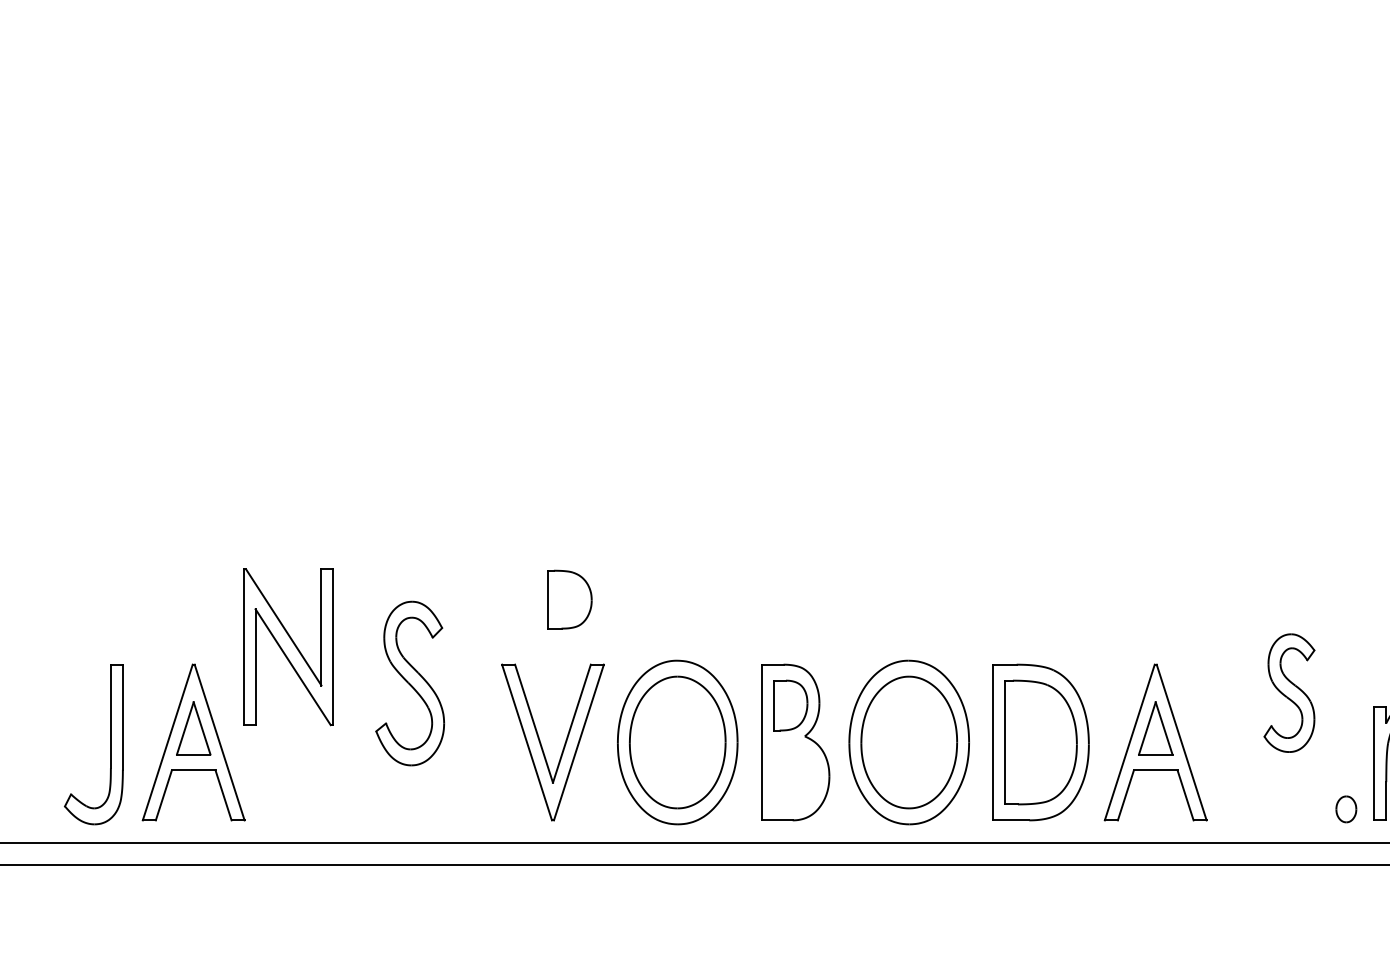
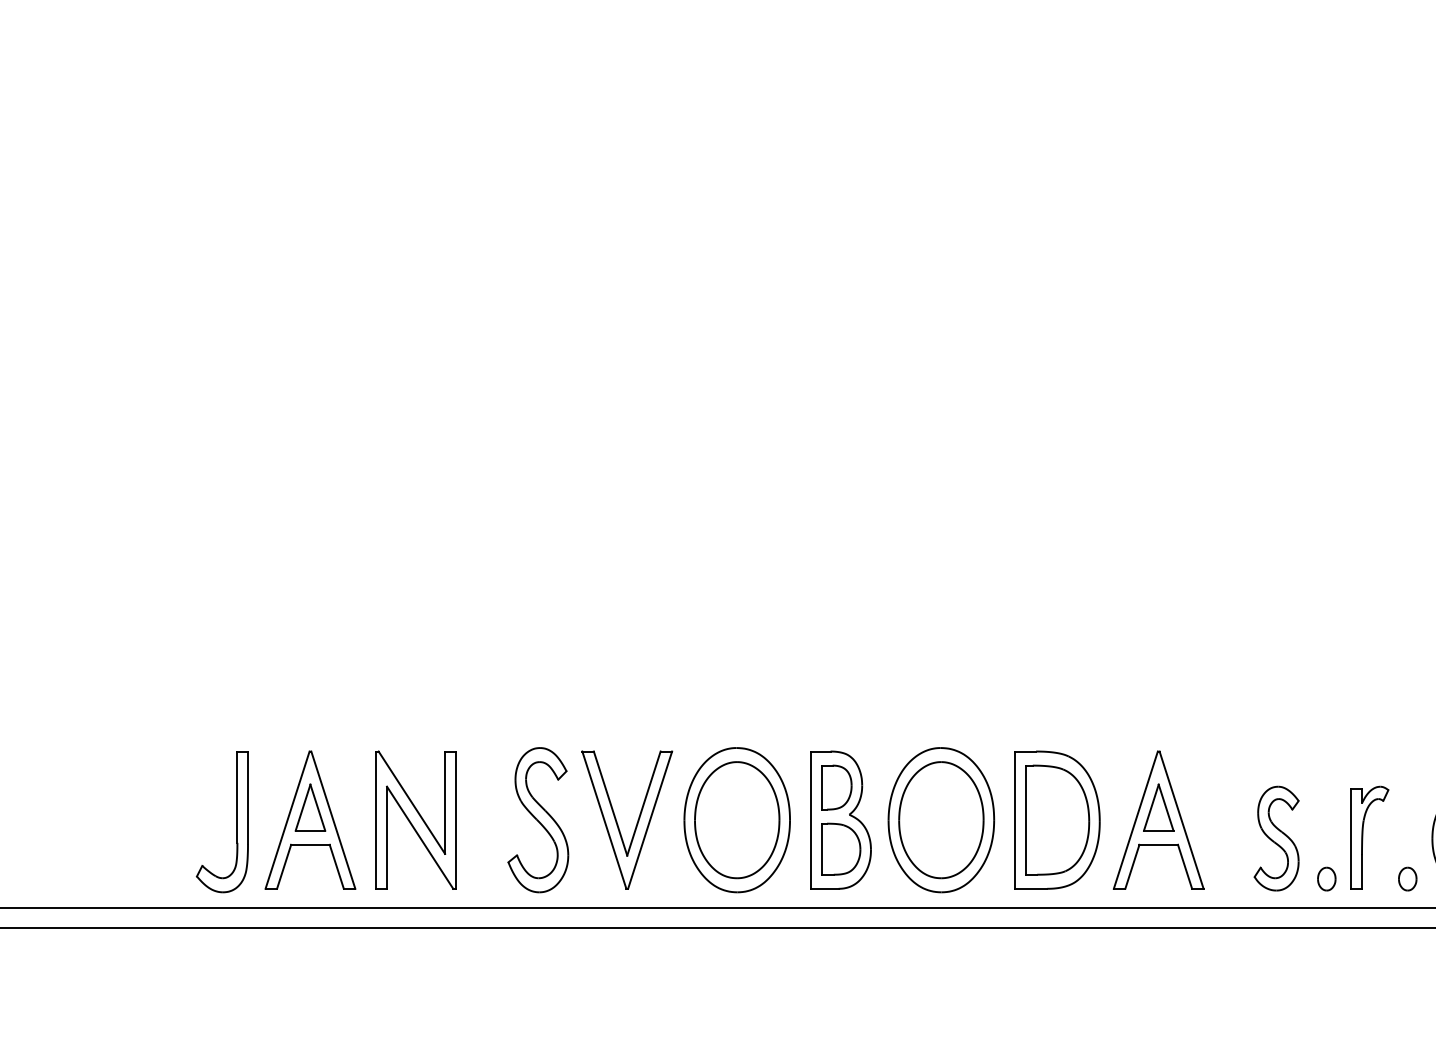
part: (570, 598) -> (841, 848), moved
part: (287, 646) -> (415, 819), moved
part: (410, 683) -> (538, 820), moved
part: (1289, 693) -> (1276, 838), moved

